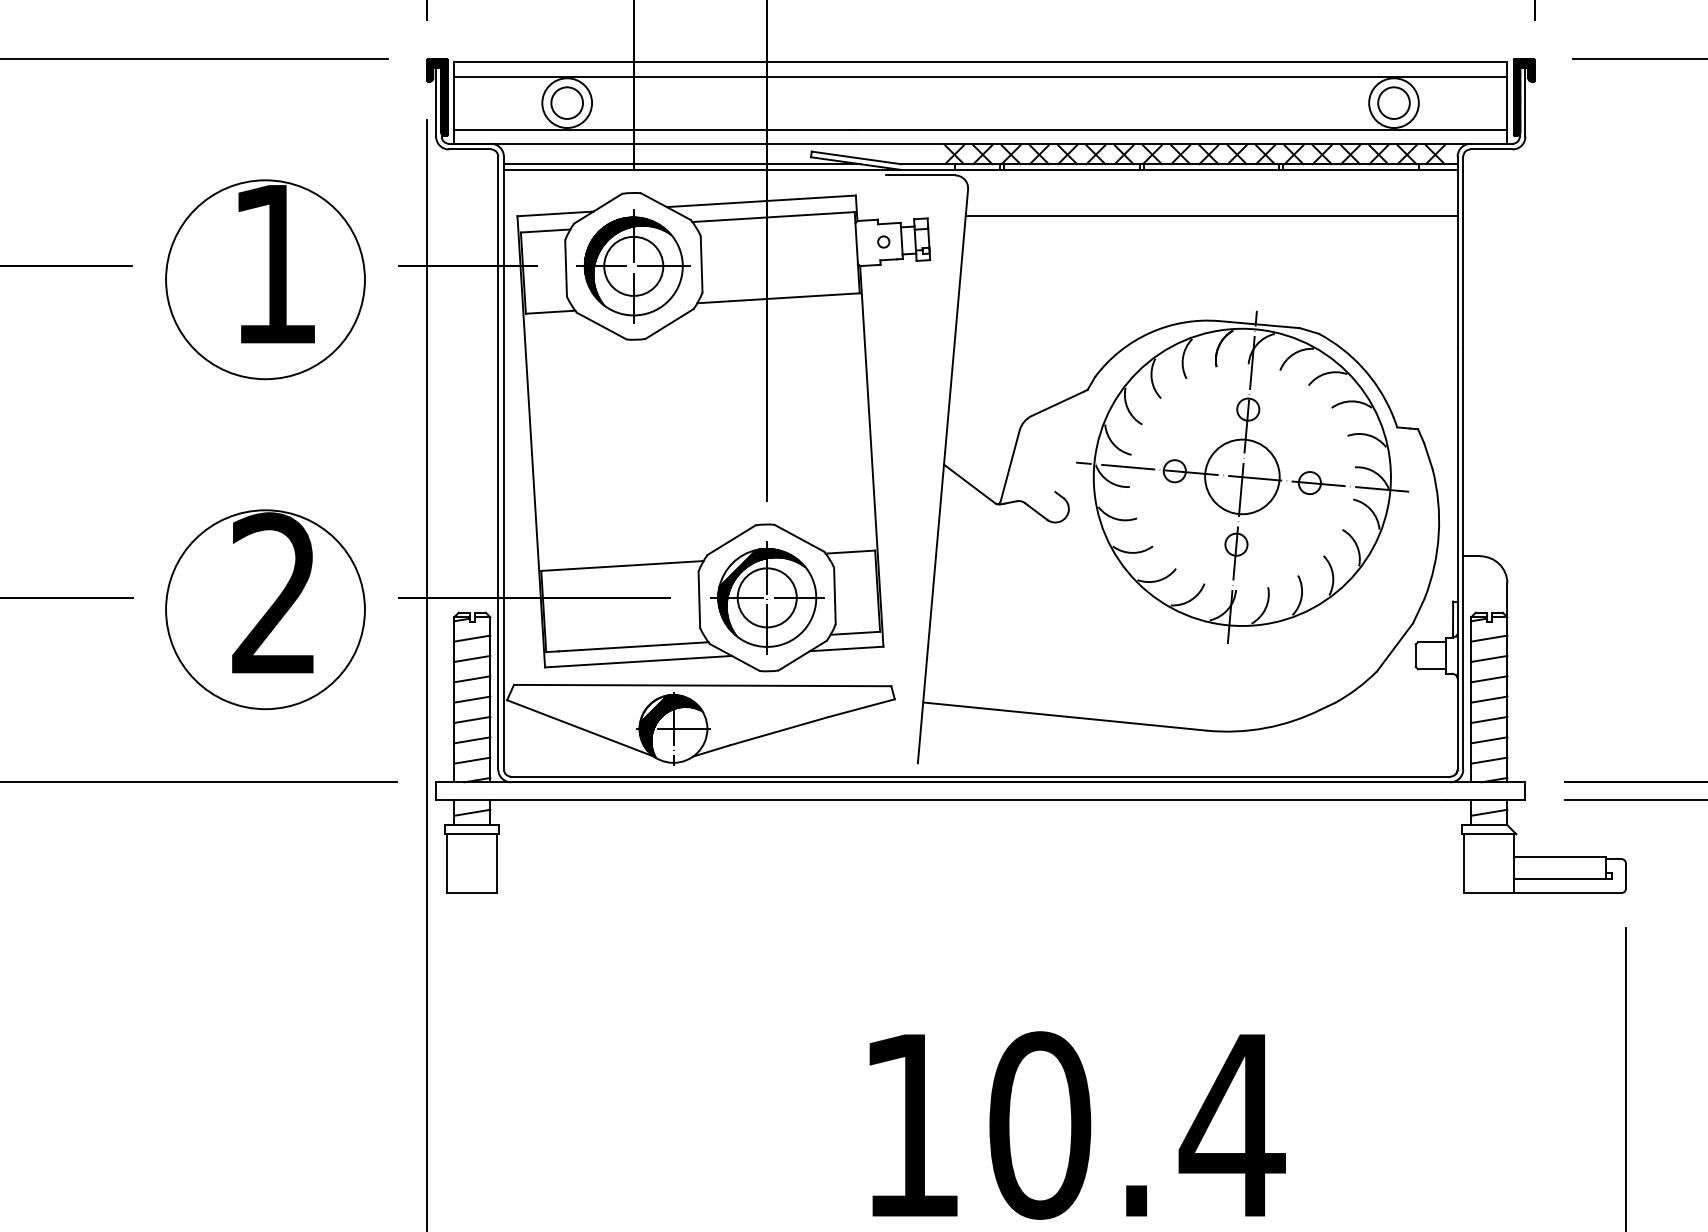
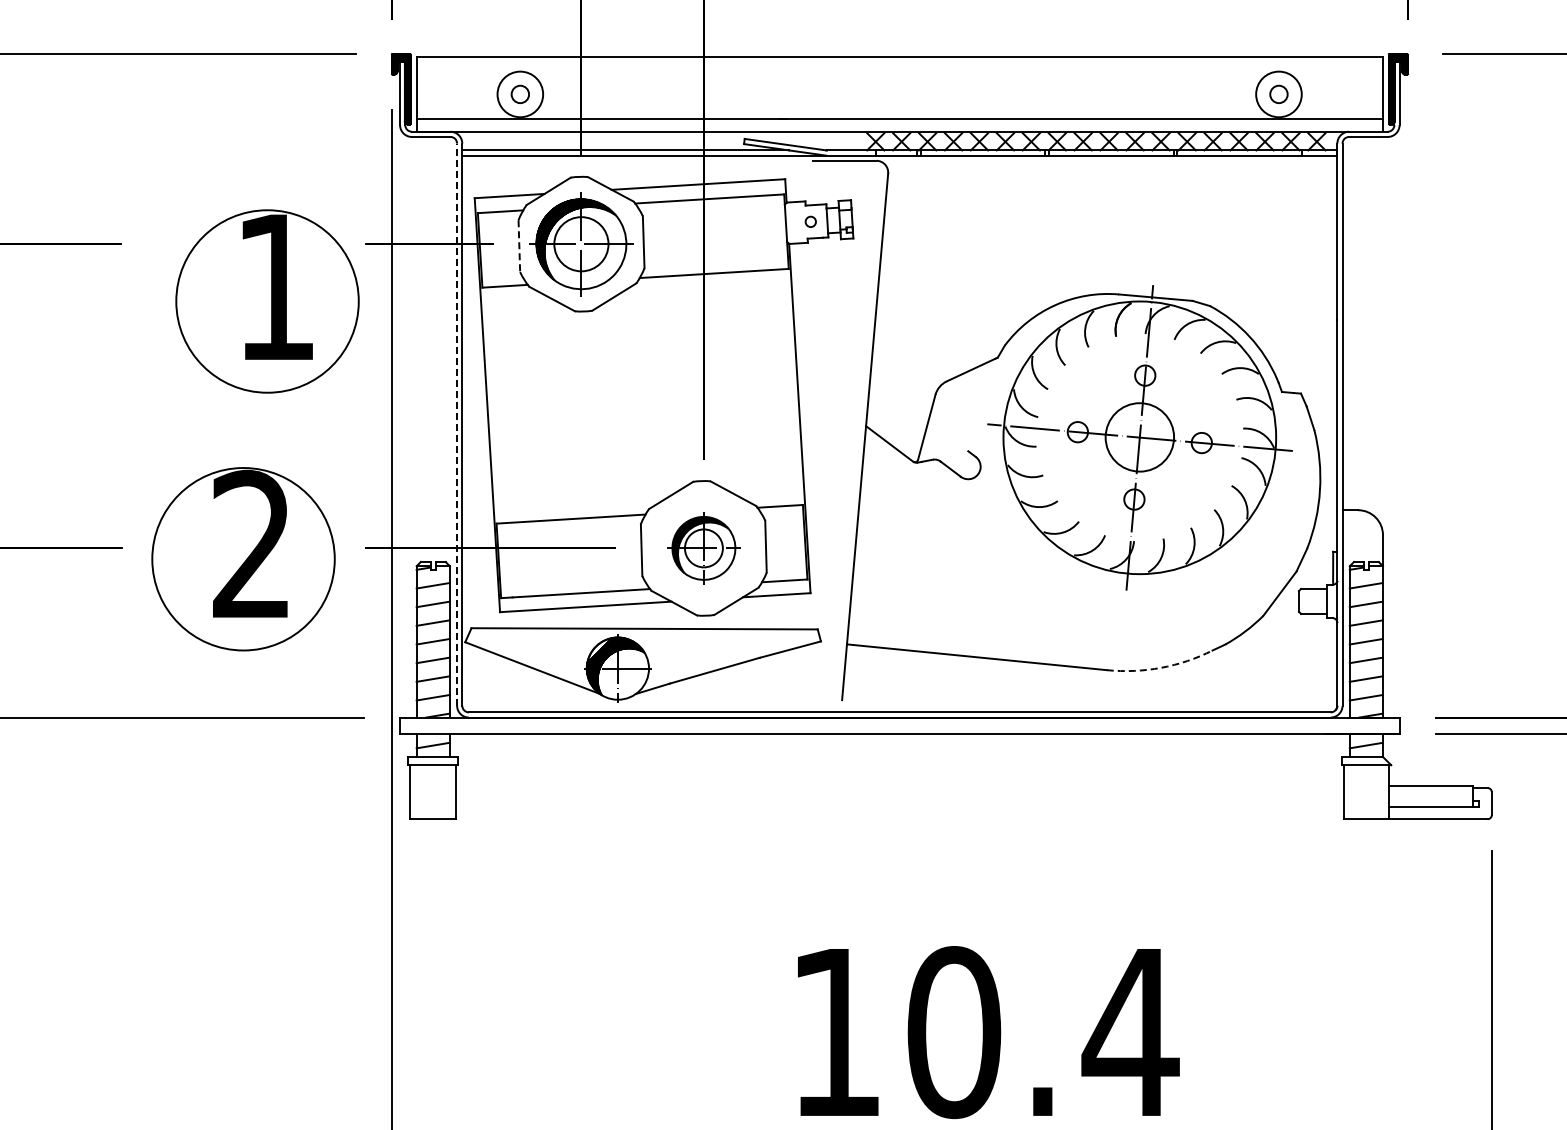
line: (980, 77) -> (899, 70), removed
circle: (566, 102) -> (519, 93), size x0.6
circle: (1393, 102) -> (1278, 93), size x0.6
line: (1211, 216) -> (1111, 198), removed
line: (566, 268) -> (519, 246), solid -> dashed
part: (265, 279) -> (267, 301), moved
line: (498, 462) -> (457, 424), solid -> dashed
part: (766, 598) -> (703, 548), size x0.7
arc: (1265, 727) -> (1161, 667), solid -> dashed

